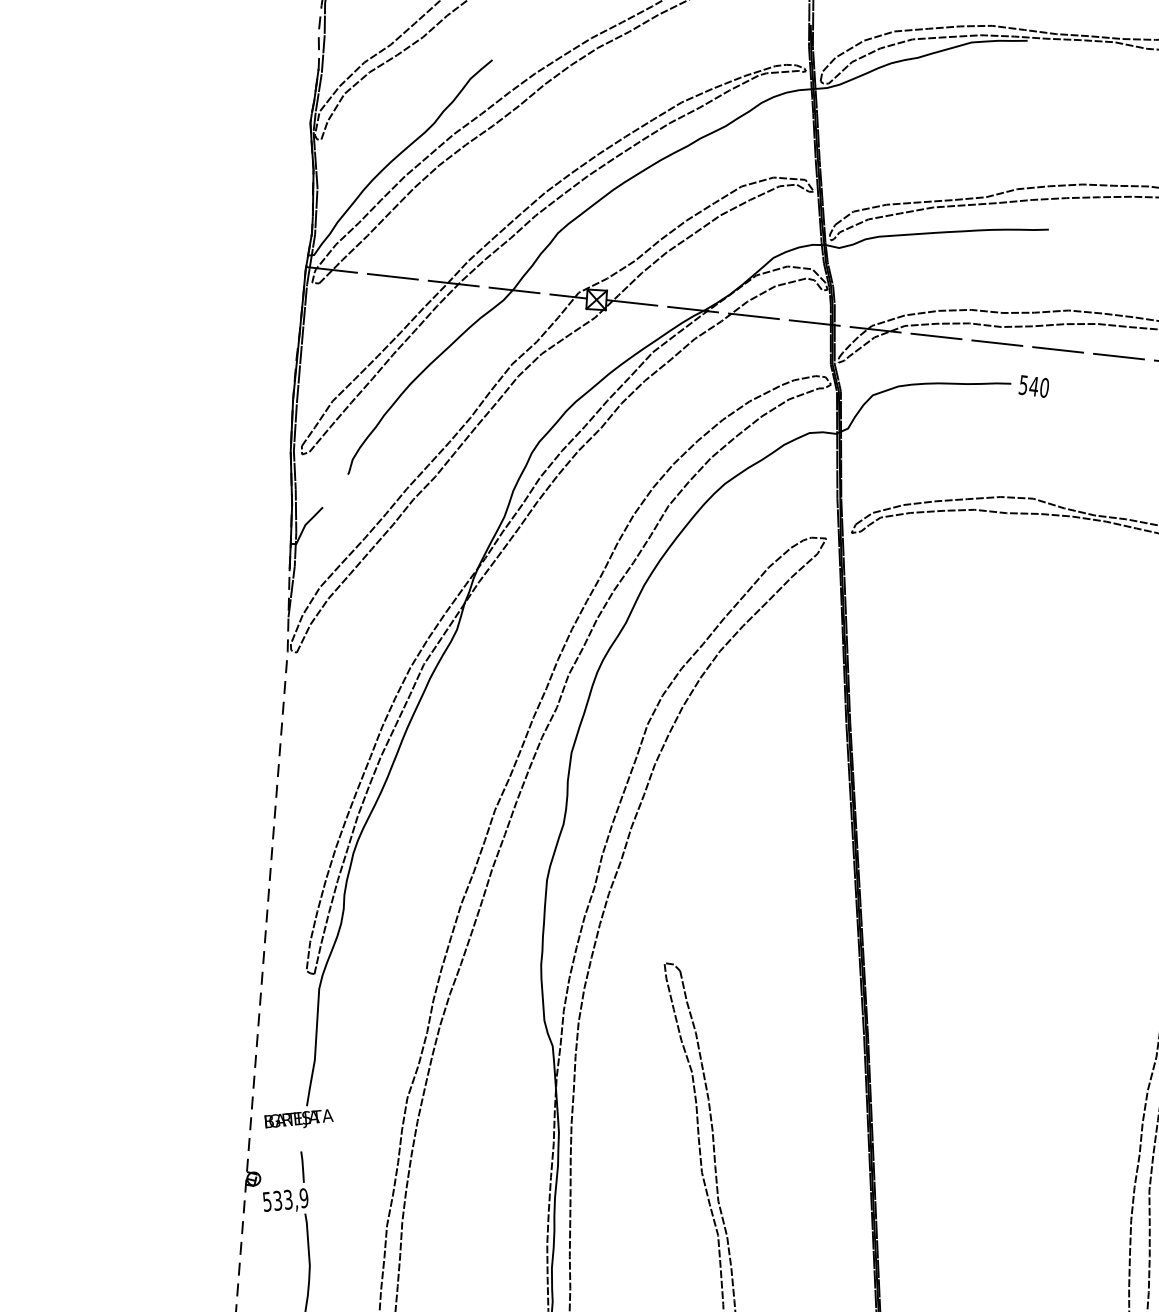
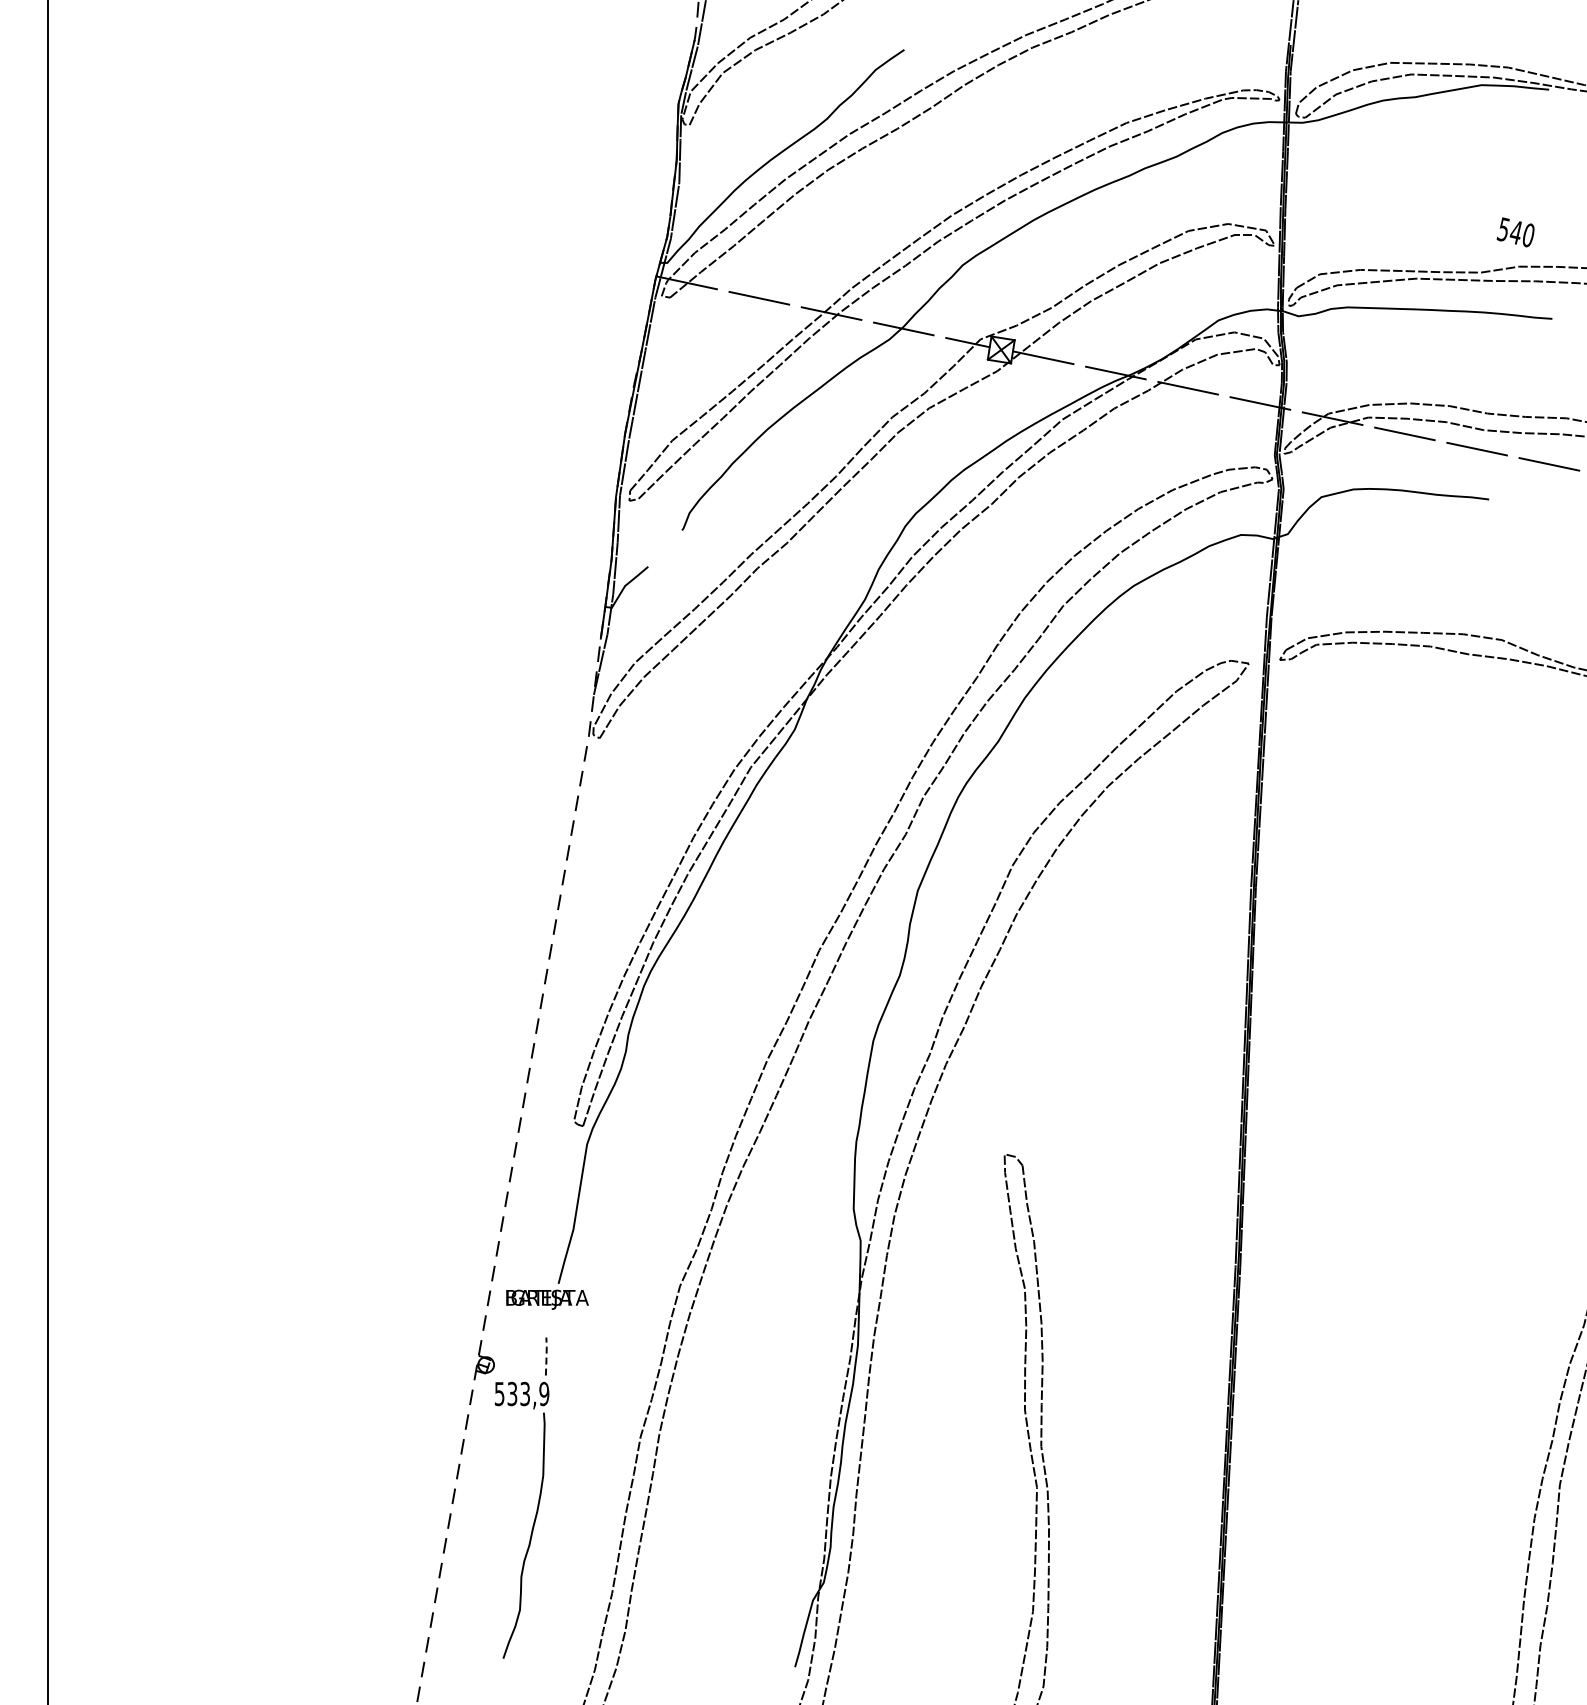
text: (1033, 386) -> (1515, 232), moved
line: (302, 1167) -> (546, 1356), solid -> dashed

